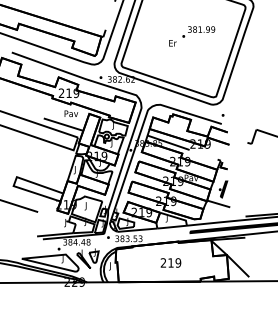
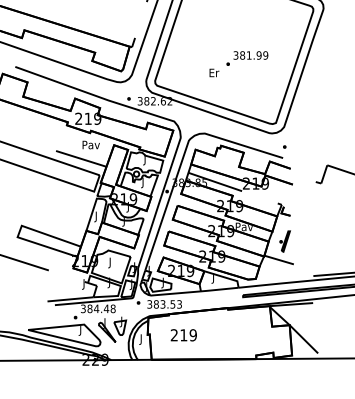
text: (192, 36) -> (239, 64), moved
text: (170, 262) -> (183, 334), moved

